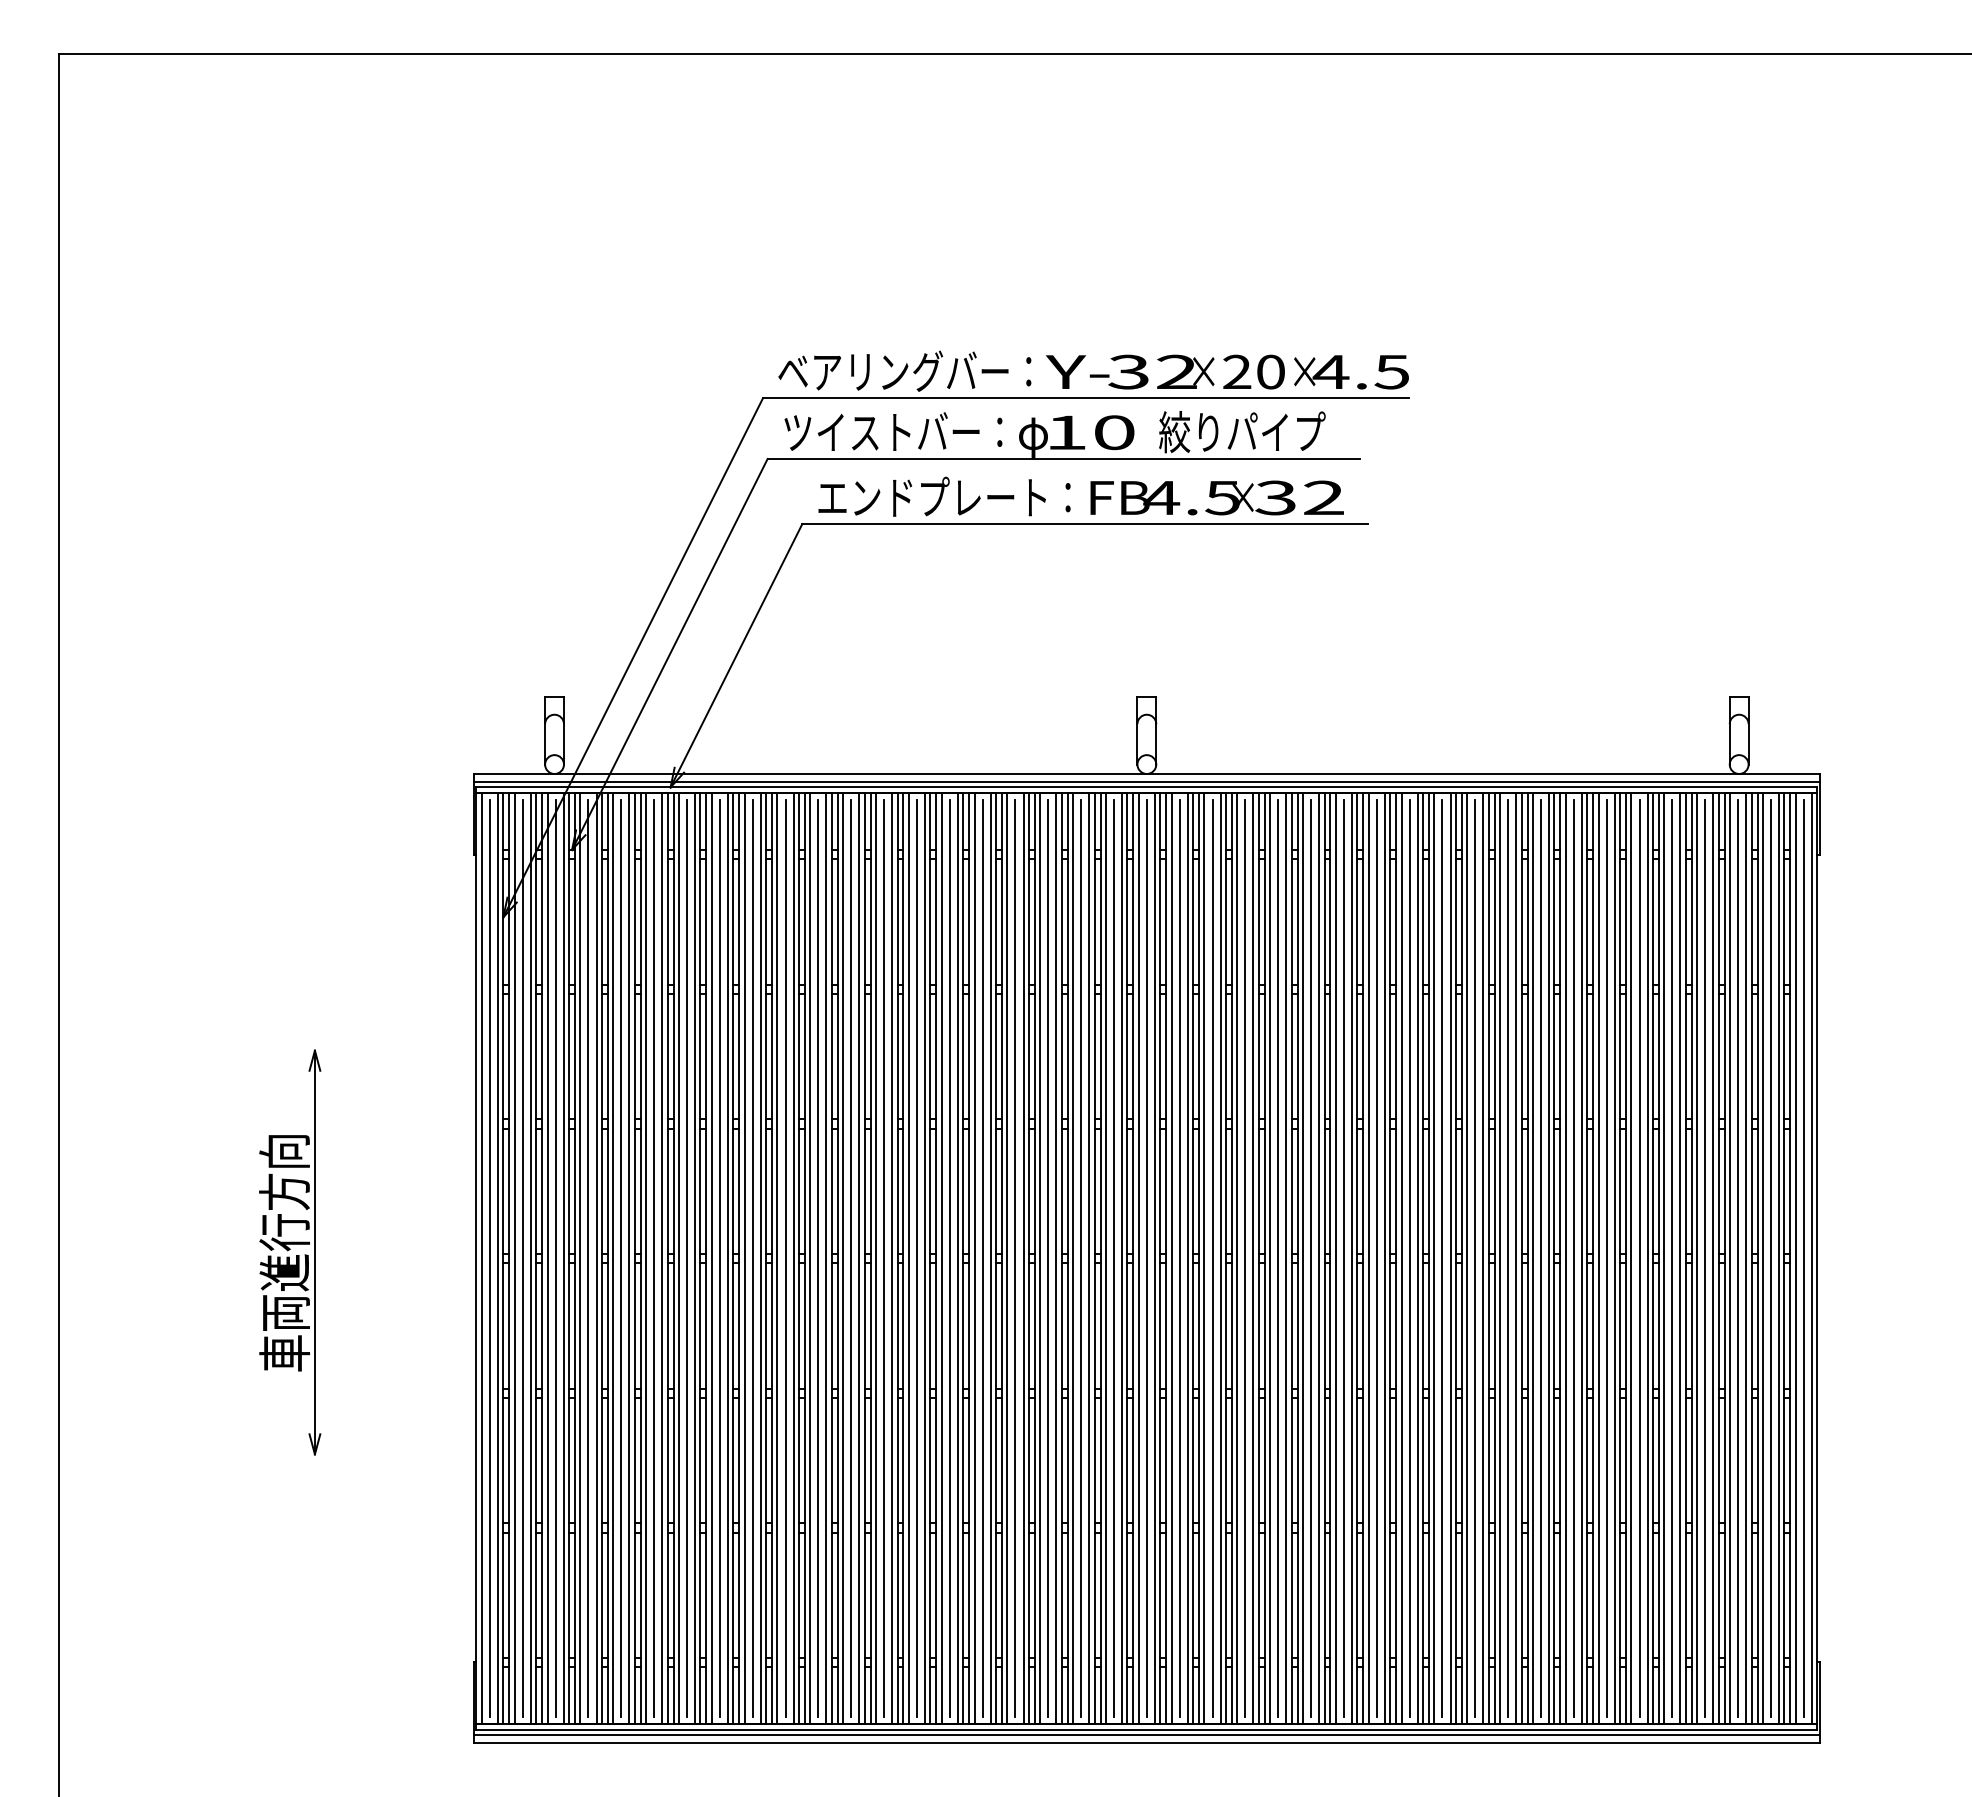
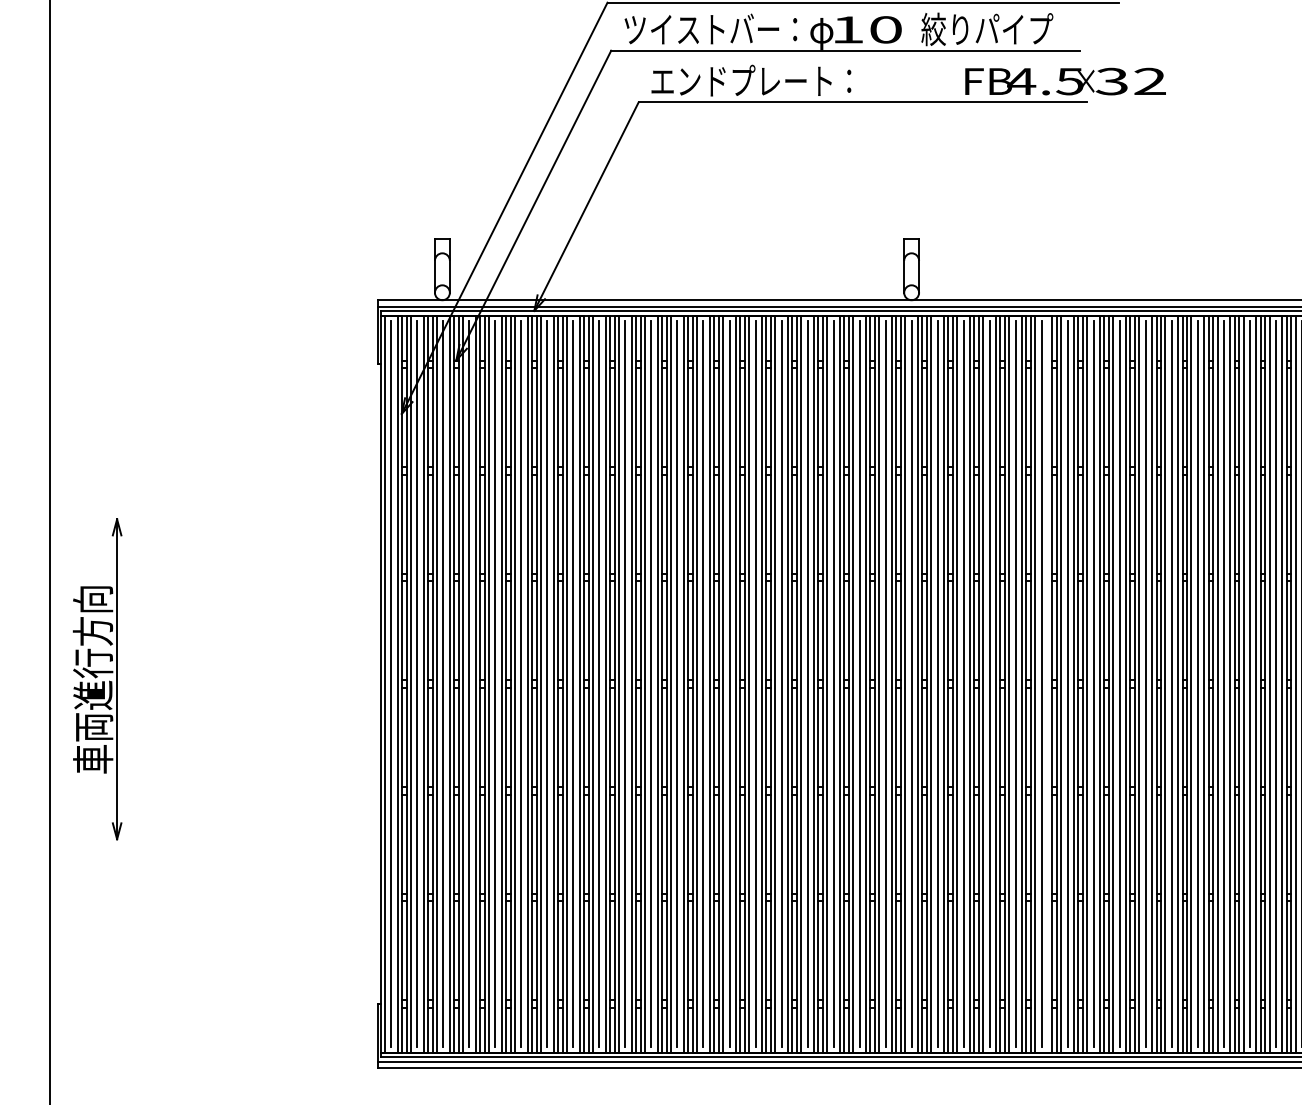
text: (1216, 497) -> (1065, 81), moved
part: (290, 1252) -> (97, 679), moved
line: (1319, 1258) -> (1048, 684), removed

